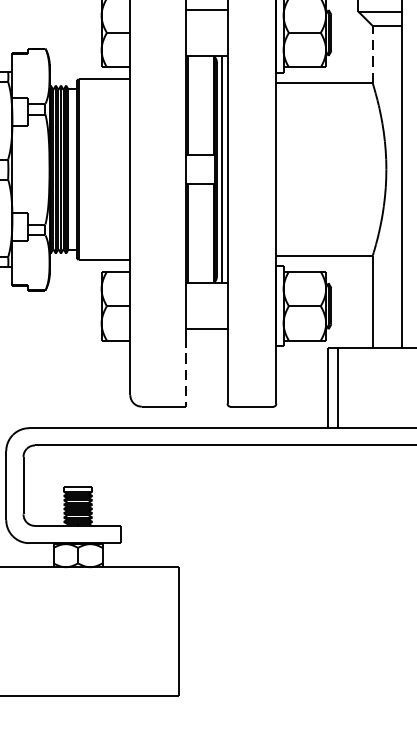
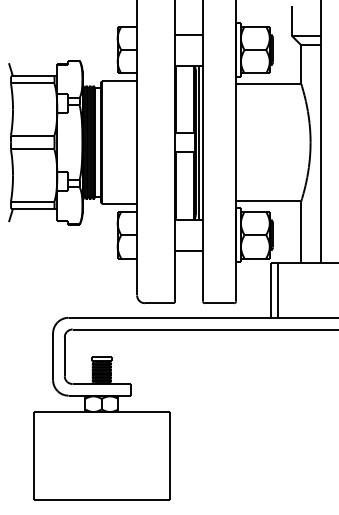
line: (372, 54) -> (301, 64), dashed -> solid
line: (186, 371) -> (175, 279), dashed -> solid

